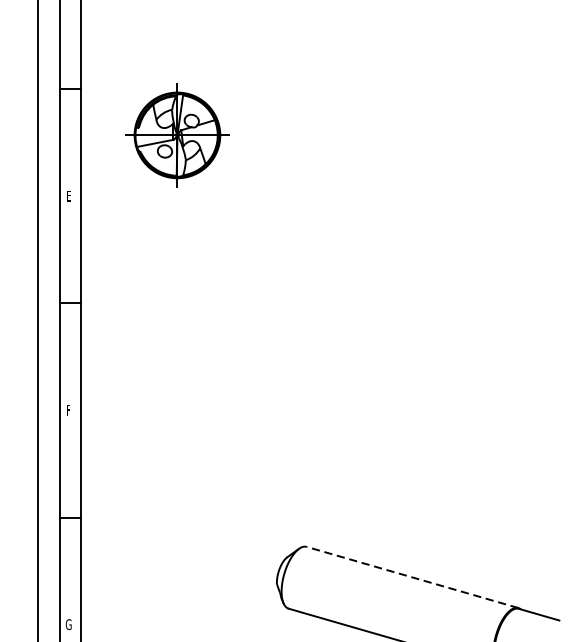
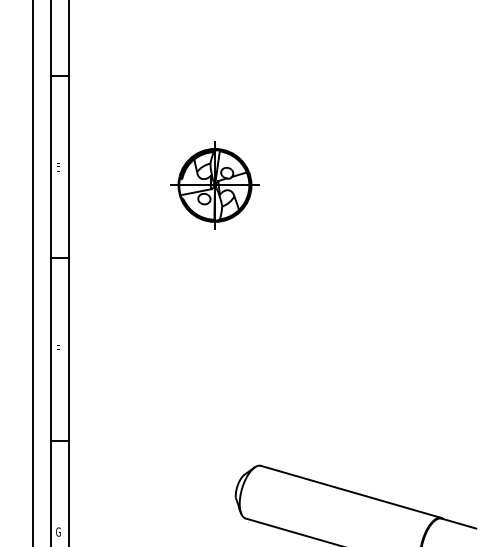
part: (176, 135) -> (214, 185), moved
line: (412, 576) -> (351, 491), dashed -> solid

